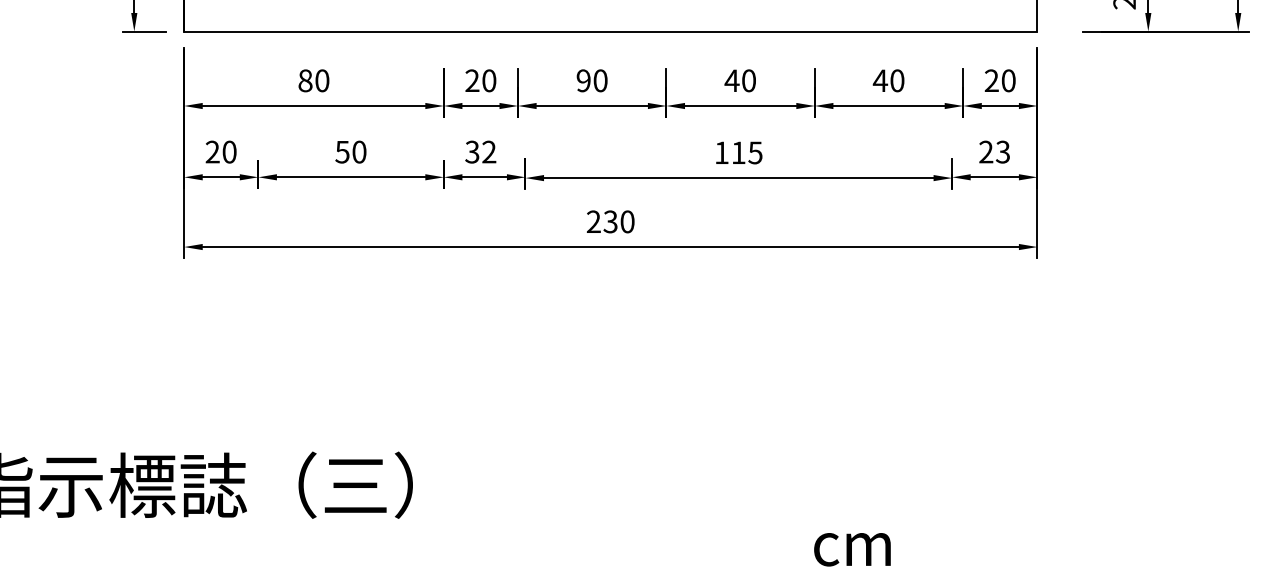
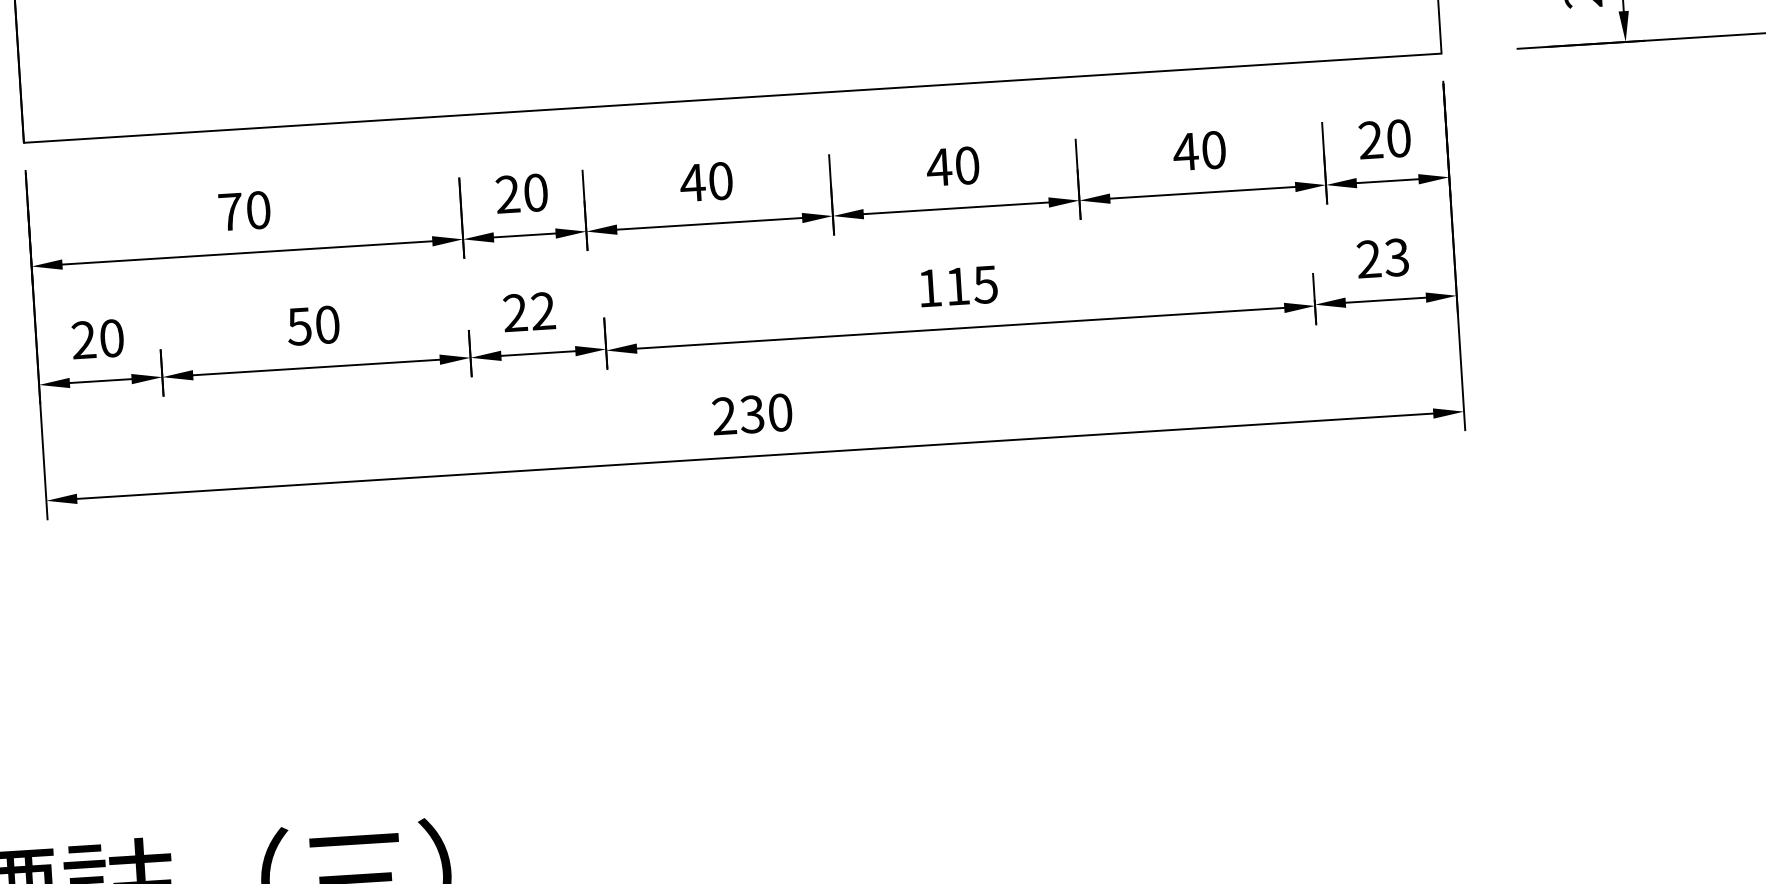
text: (305, 80) -> (230, 211), 80 -> 70
text: (583, 80) -> (692, 182), 90 -> 40
text: (472, 152) -> (515, 313), 32 -> 22

